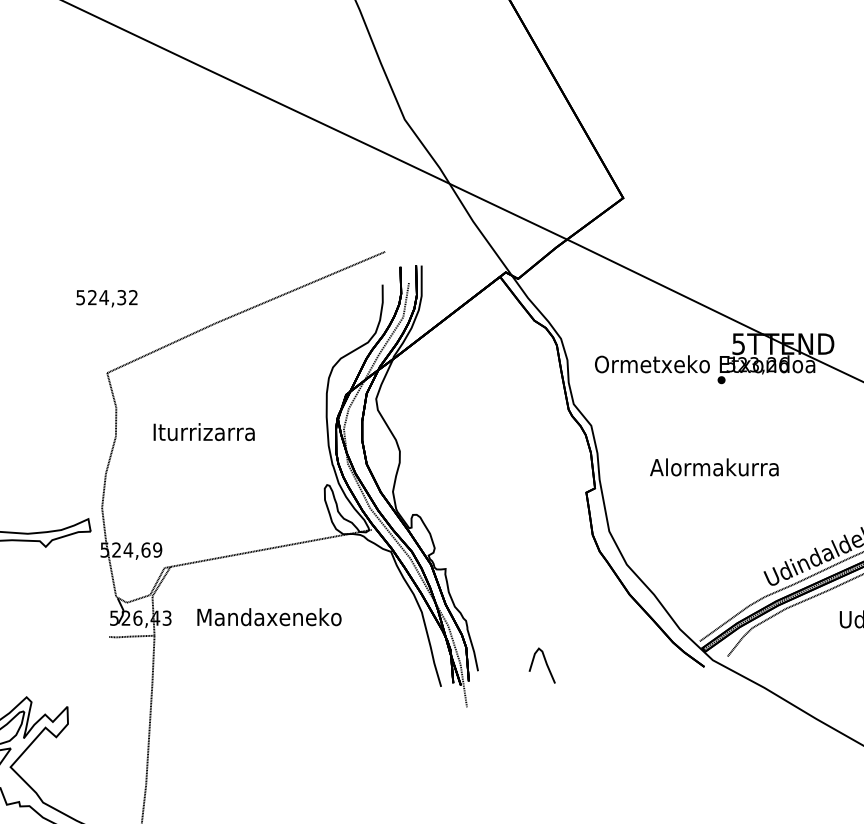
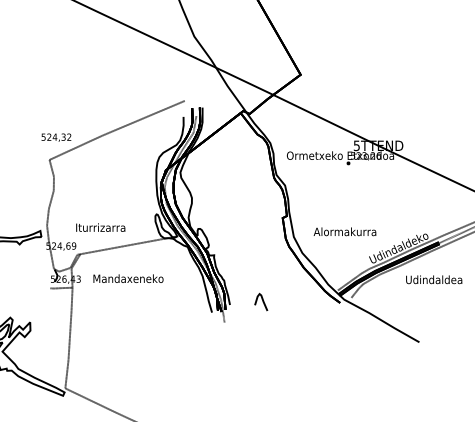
text: (107, 298) -> (56, 137), moved
text: (203, 431) -> (100, 227), moved
text: (713, 466) -> (344, 231), moved

